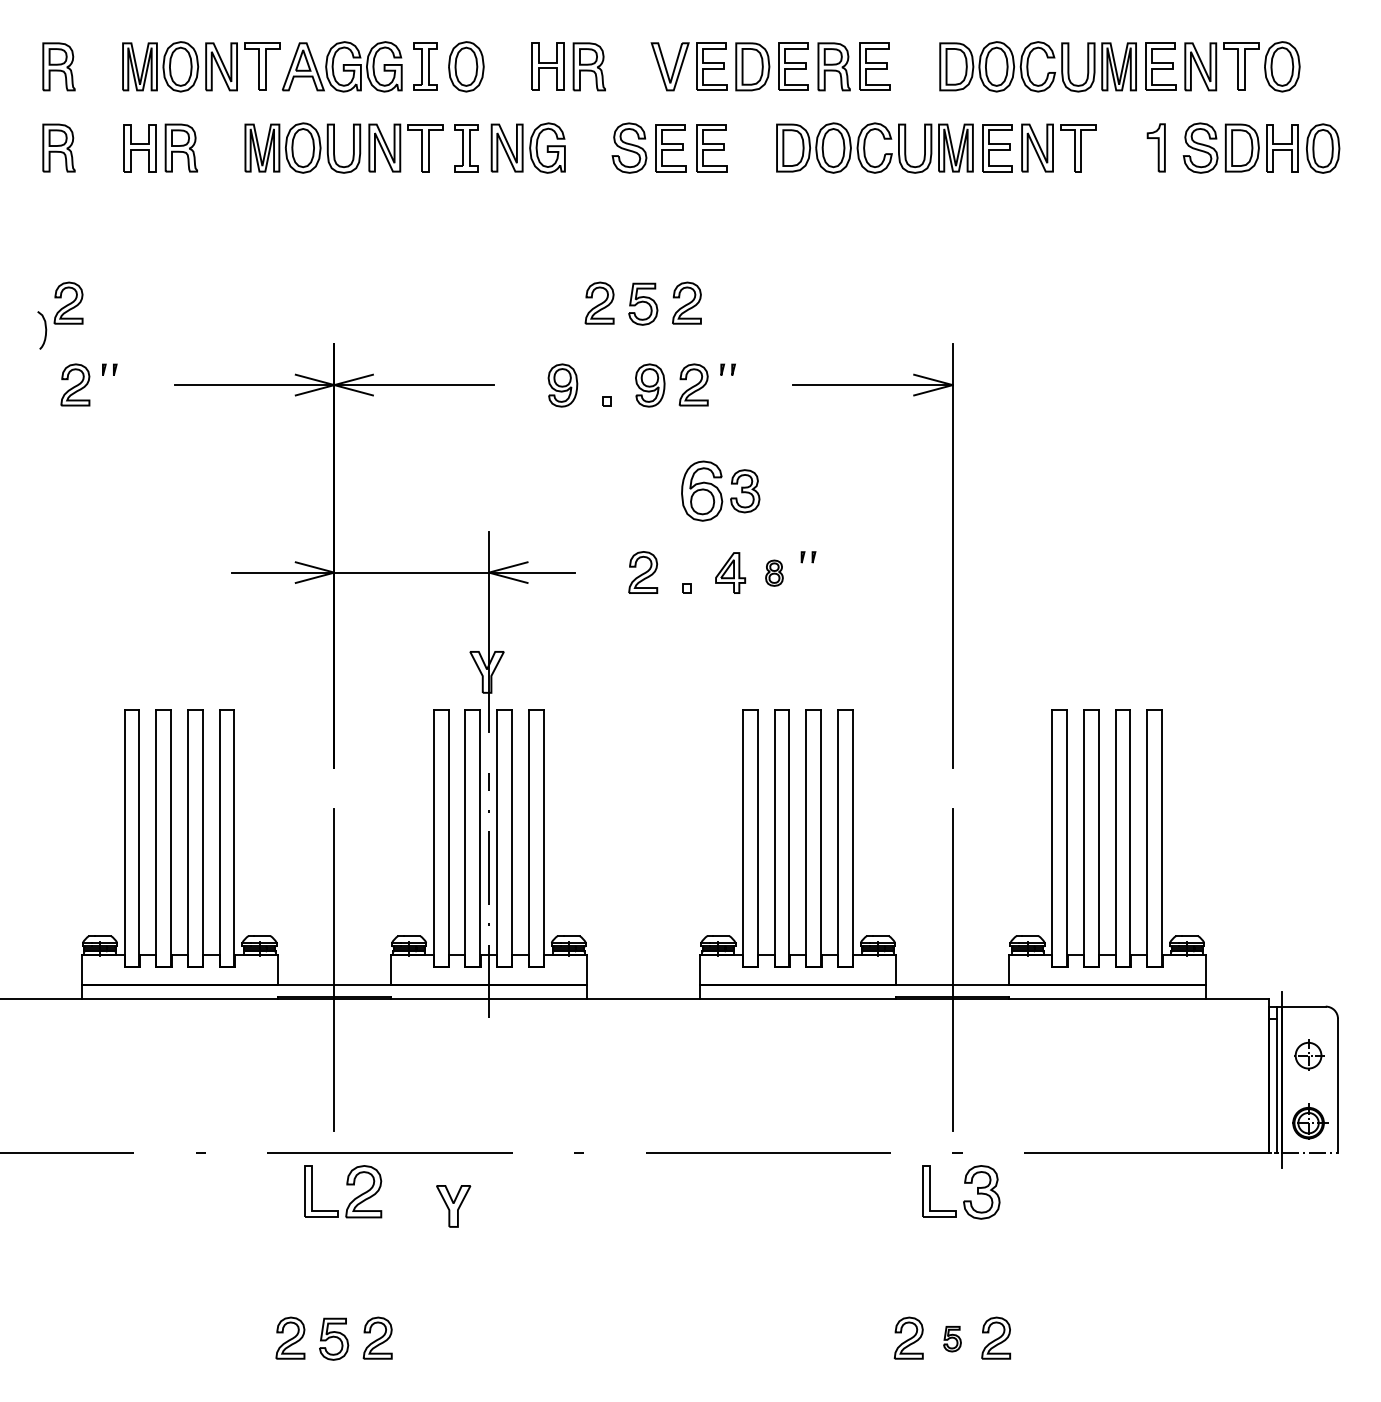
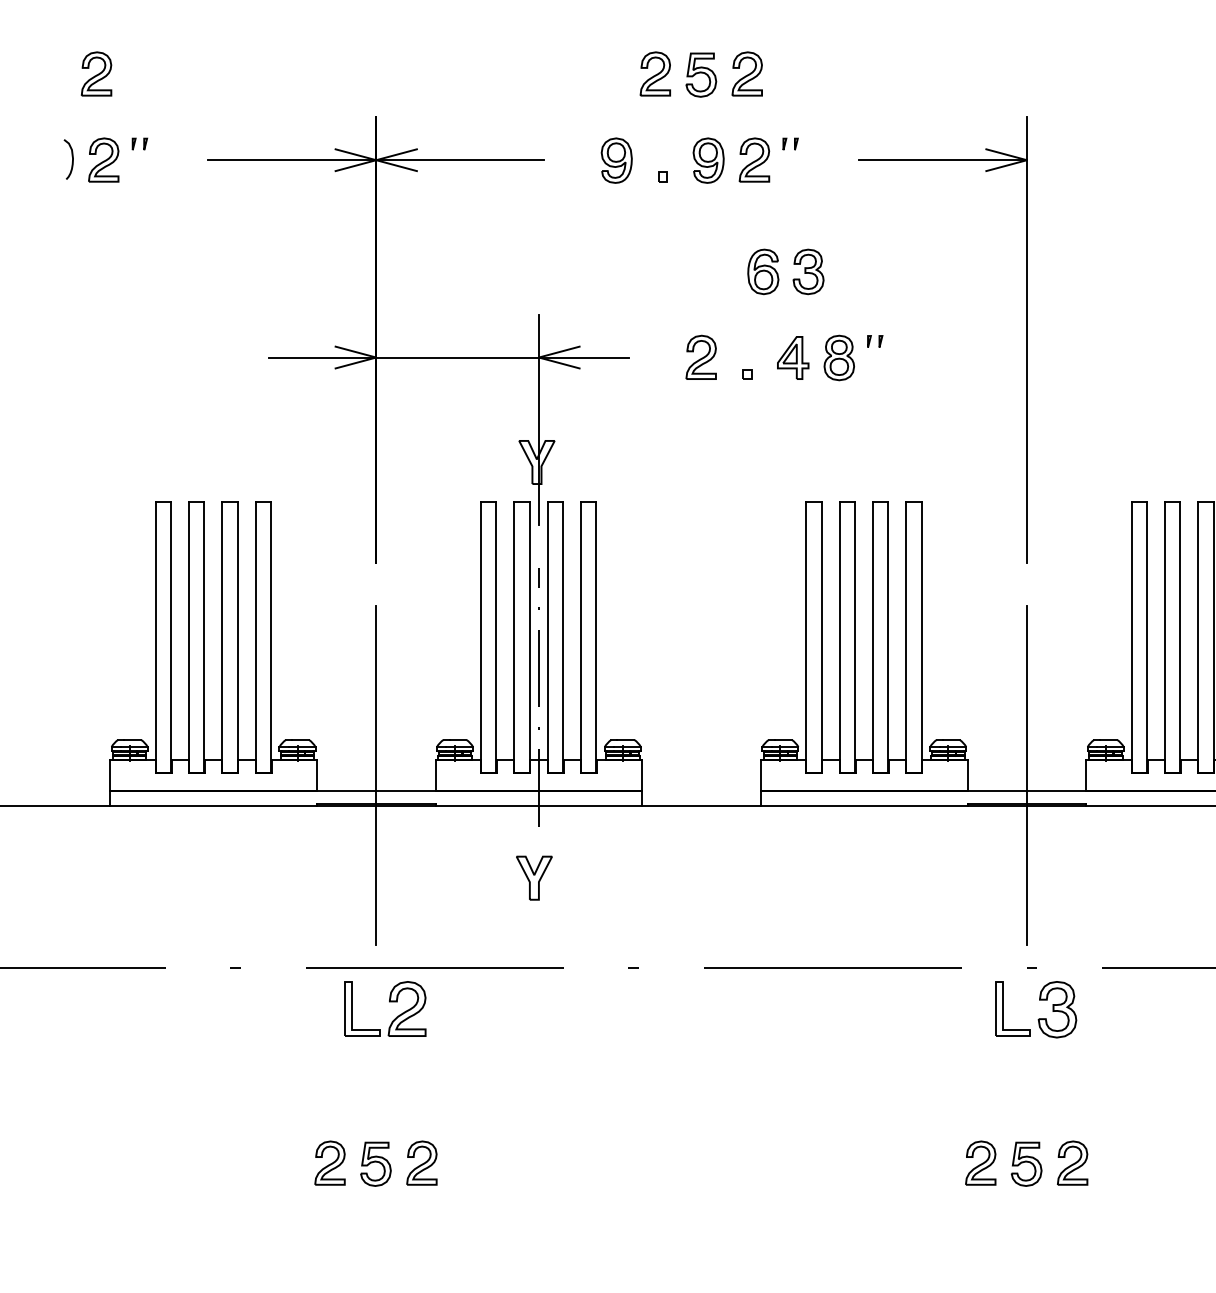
curve: (45, 330) -> (72, 159), moved
part: (702, 491) -> (763, 272), size x0.71
part: (774, 573) -> (839, 358), size x1.67
part: (453, 1206) -> (534, 878), moved
part: (952, 1338) -> (1026, 1163), size x1.67

